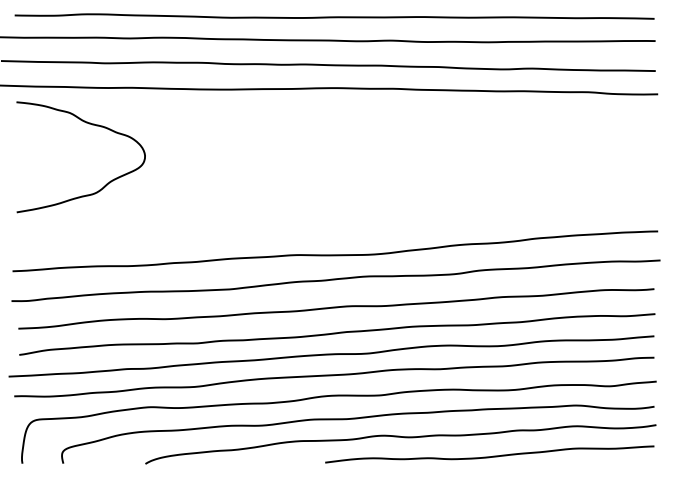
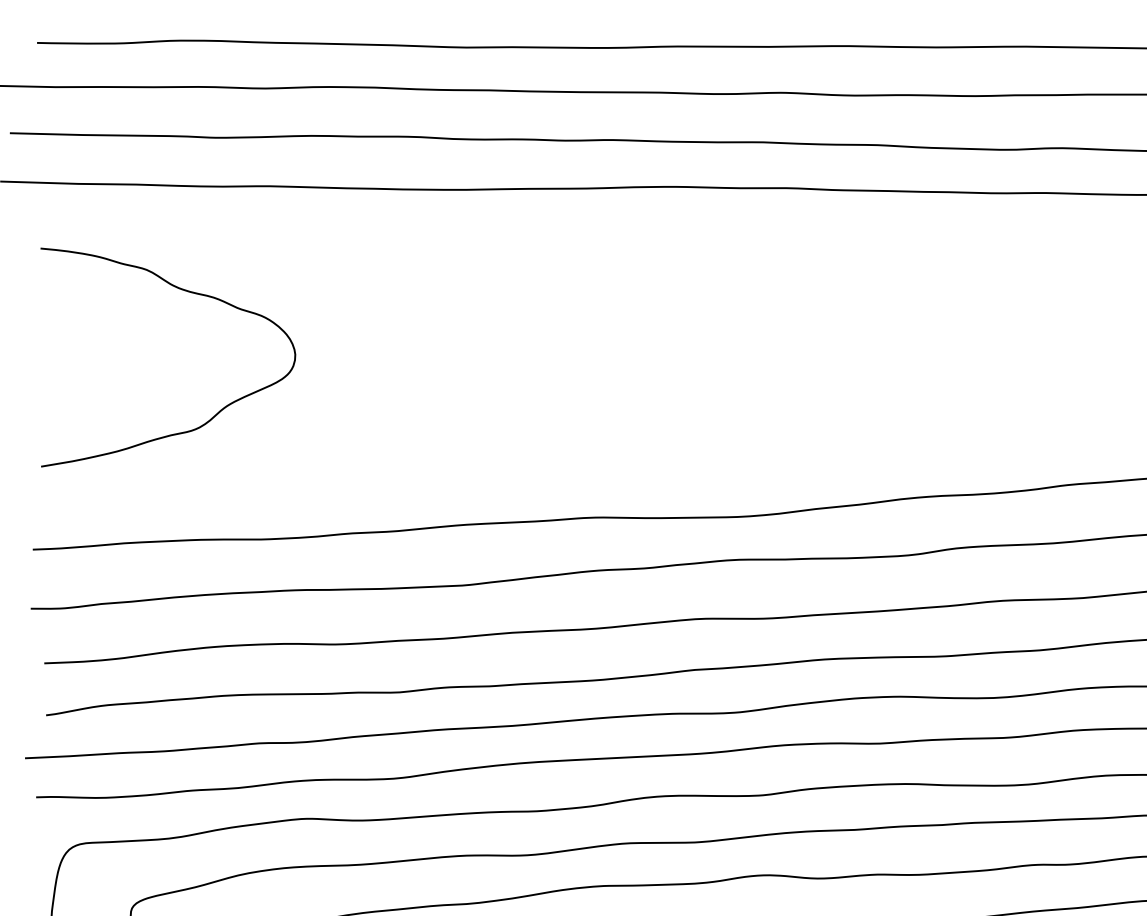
curve: (92, 125) -> (191, 294), moved

